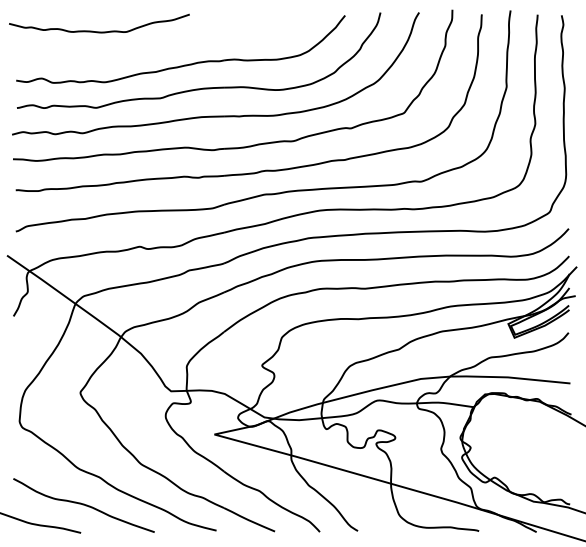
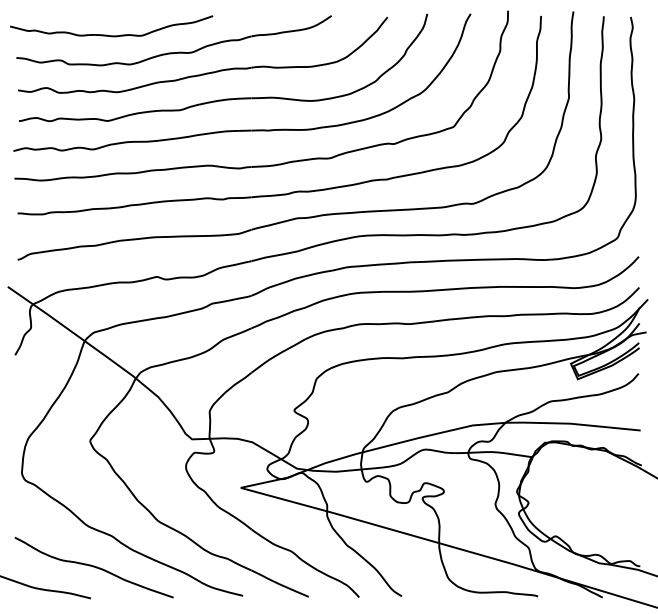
part: (154, 46) -> (173, 52), added

